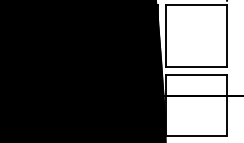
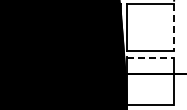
line: (227, 35) -> (174, 27), solid -> dashed
line: (197, 74) -> (151, 57), solid -> dashed

